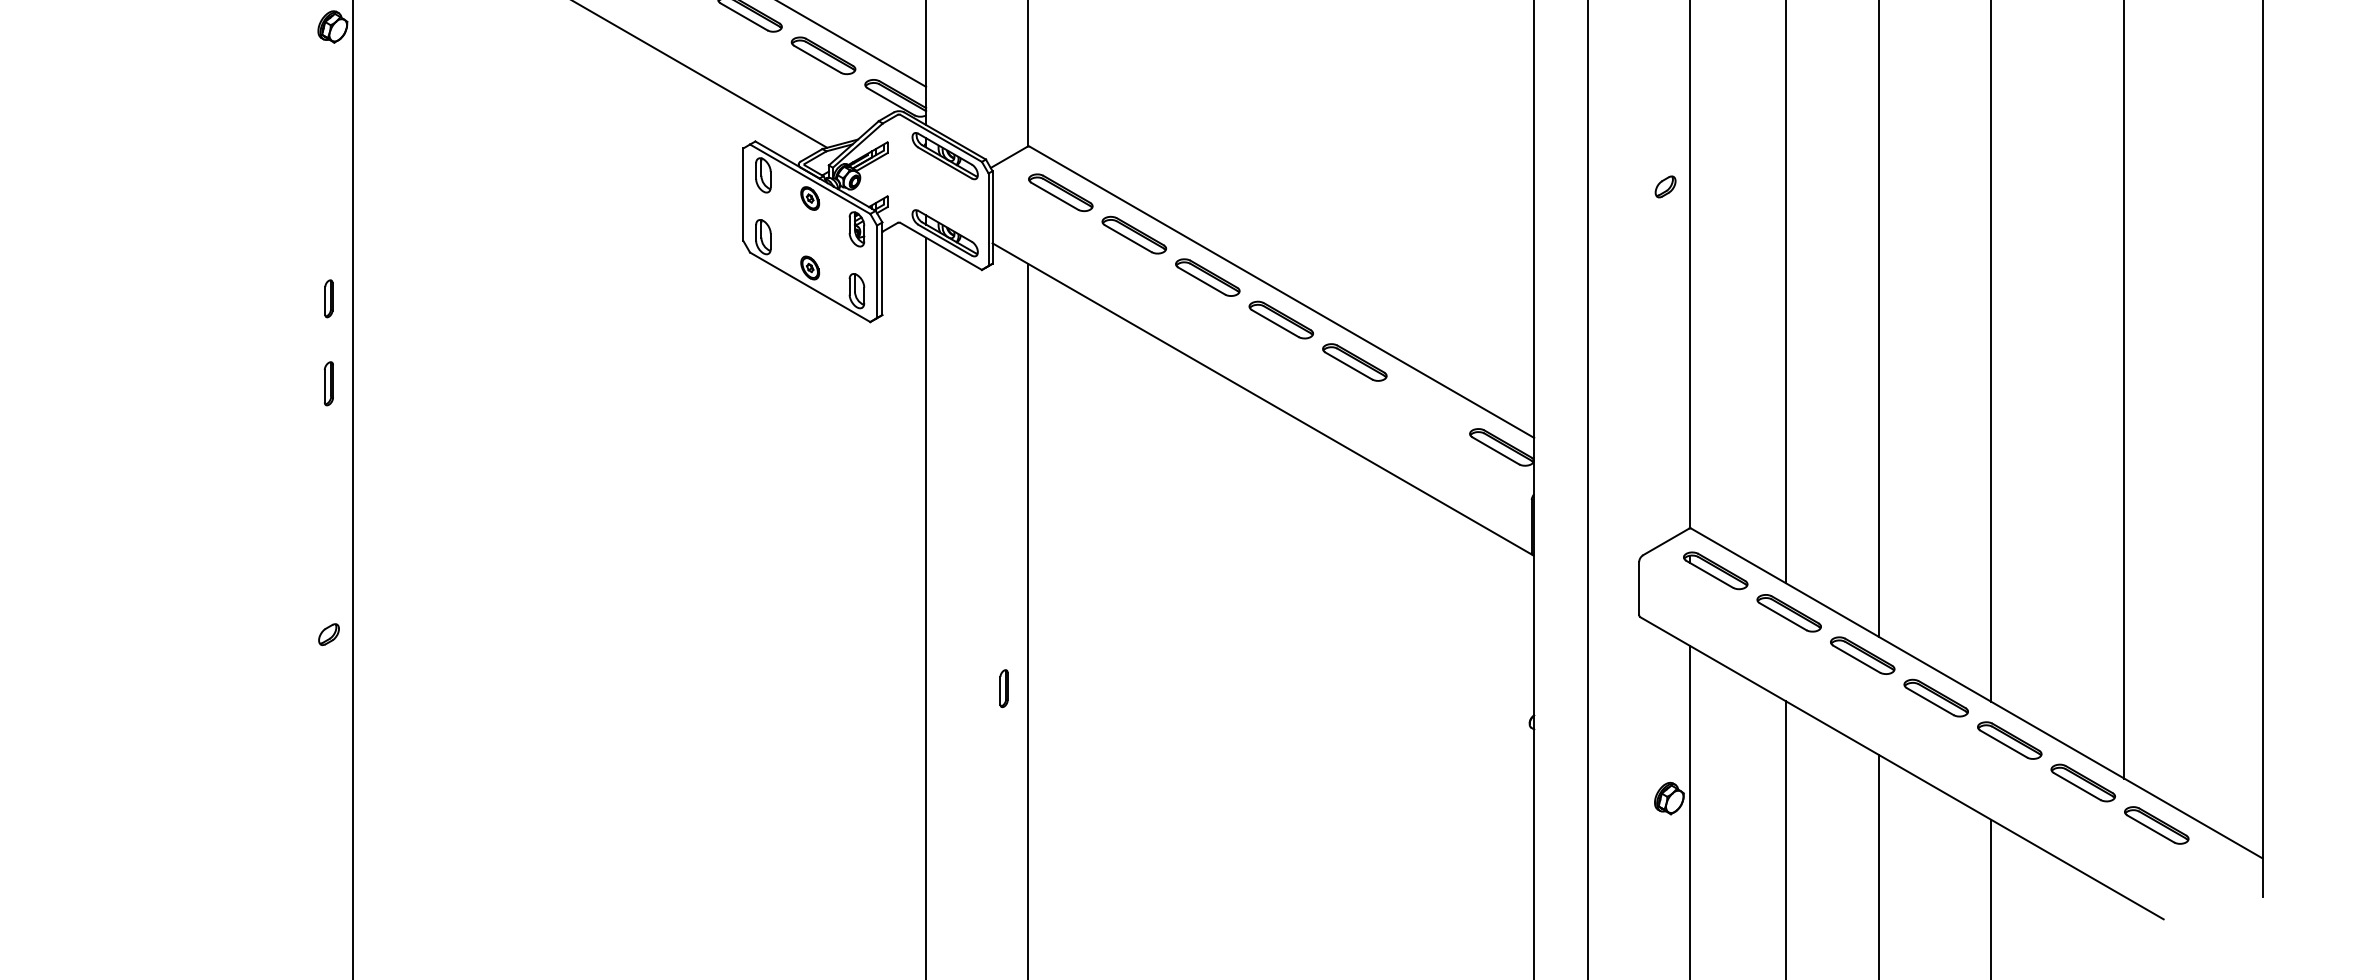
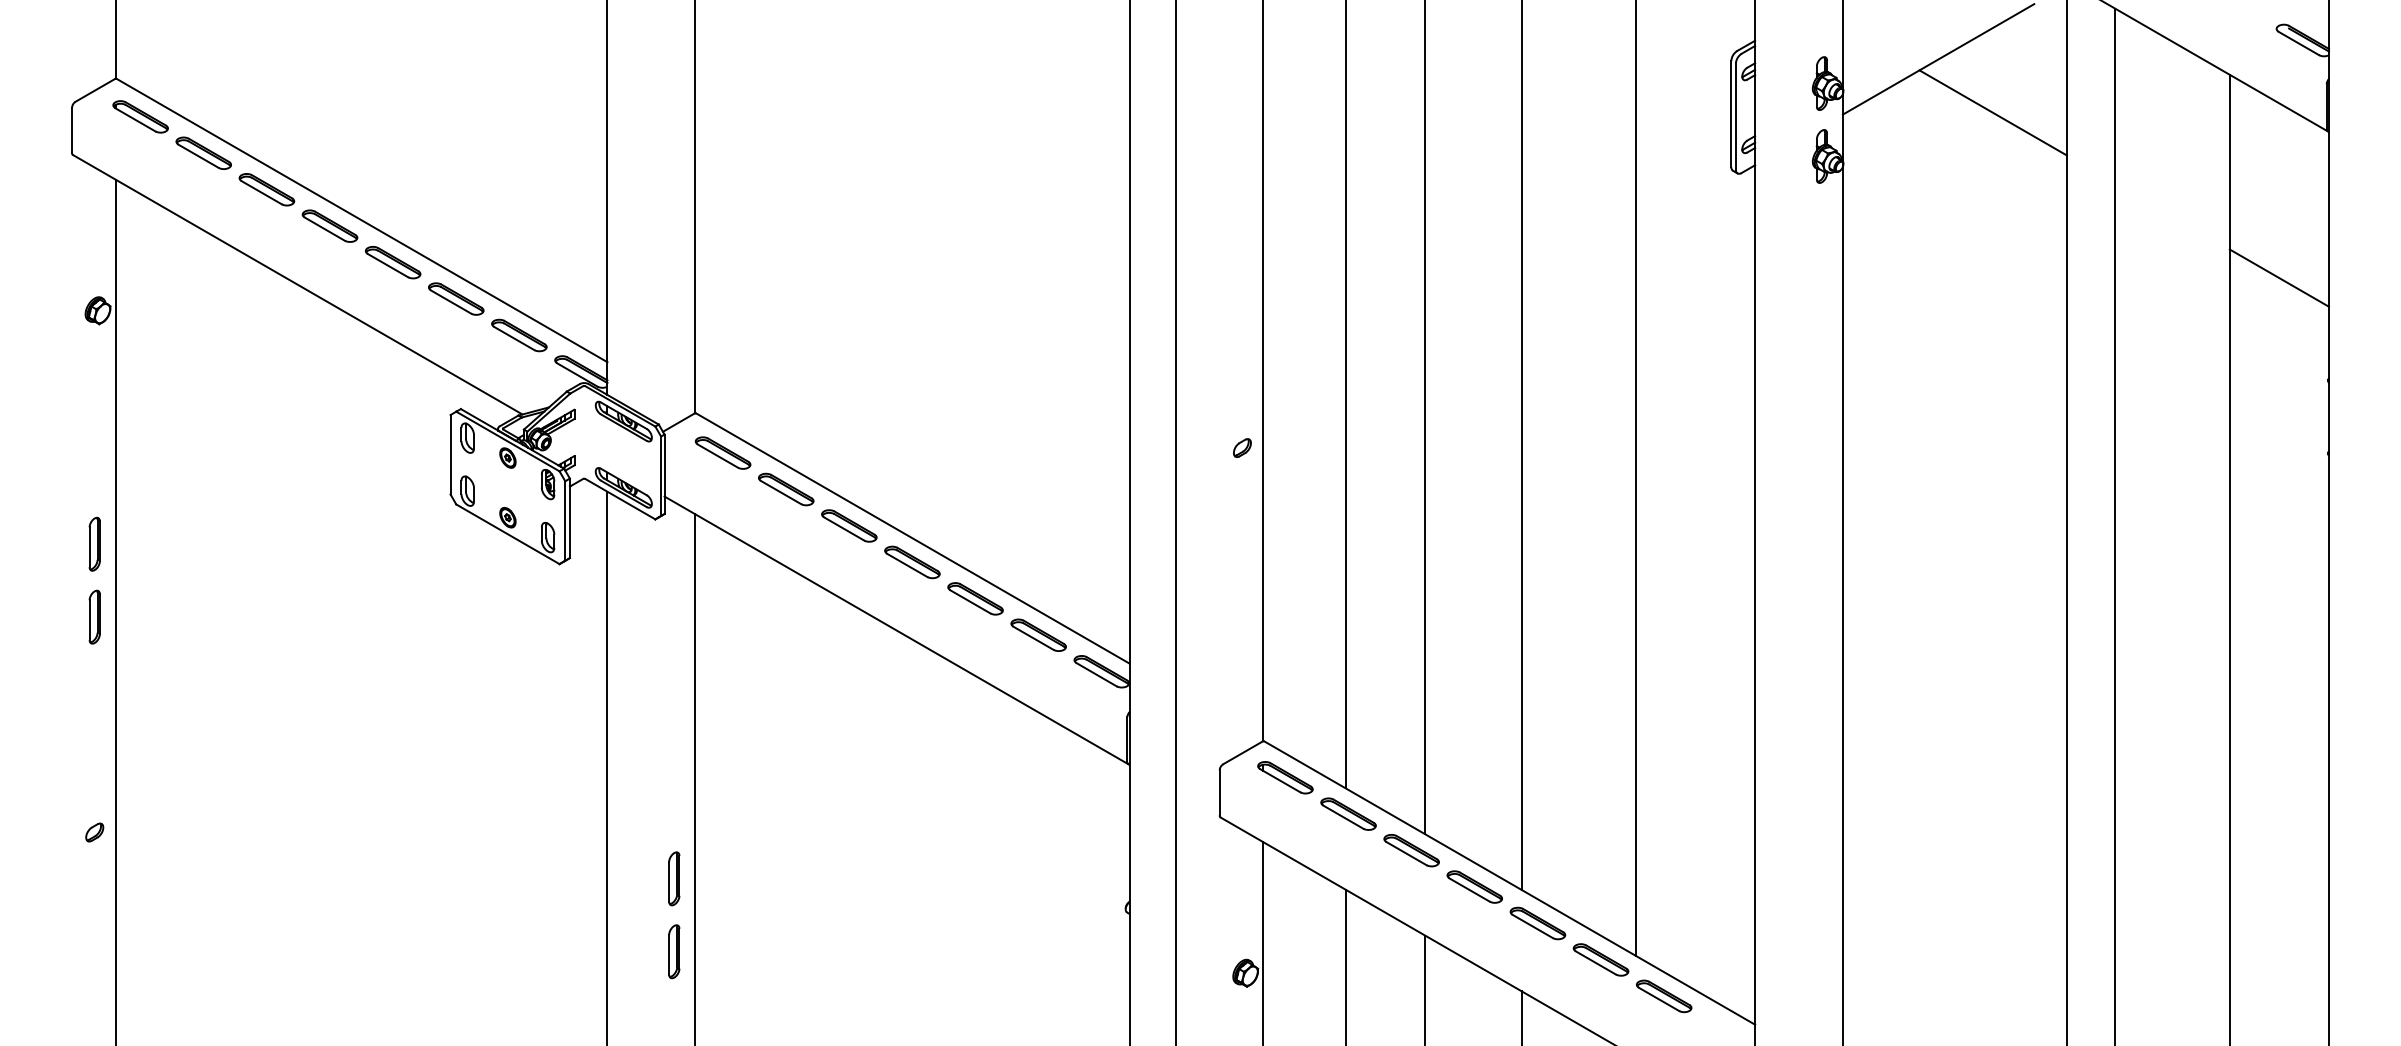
part: (328, 298) -> (94, 543), size x1.67
part: (328, 383) -> (94, 616), size x1.43
part: (1428, 404) -> (1038, 634), added
part: (1004, 688) -> (674, 878), size x1.67
part: (1004, 773) -> (674, 951), added

